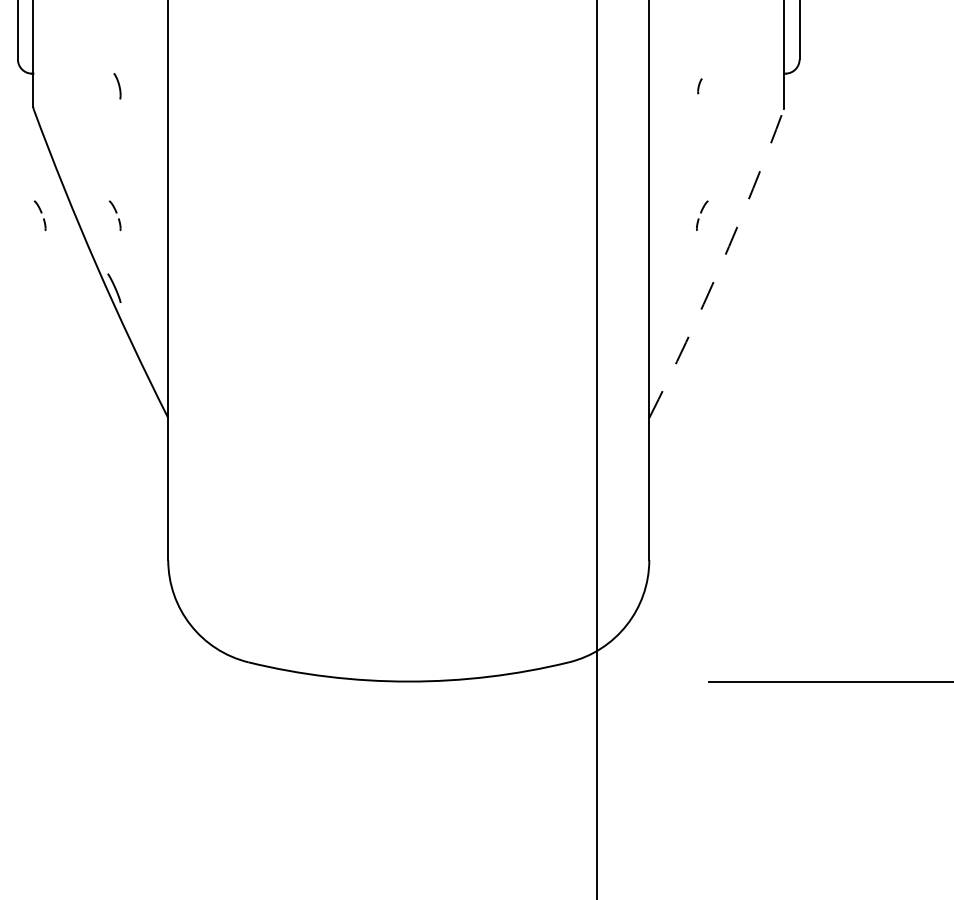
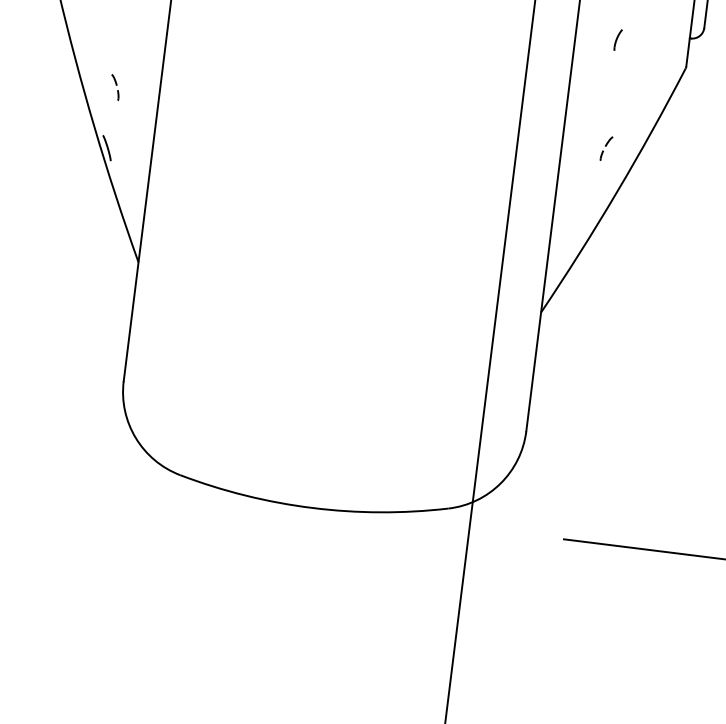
part: (699, 86) -> (617, 40), size x1.67
part: (39, 215) -> (51, 79), removed
arc: (720, 265) -> (616, 192), dashed -> solid

